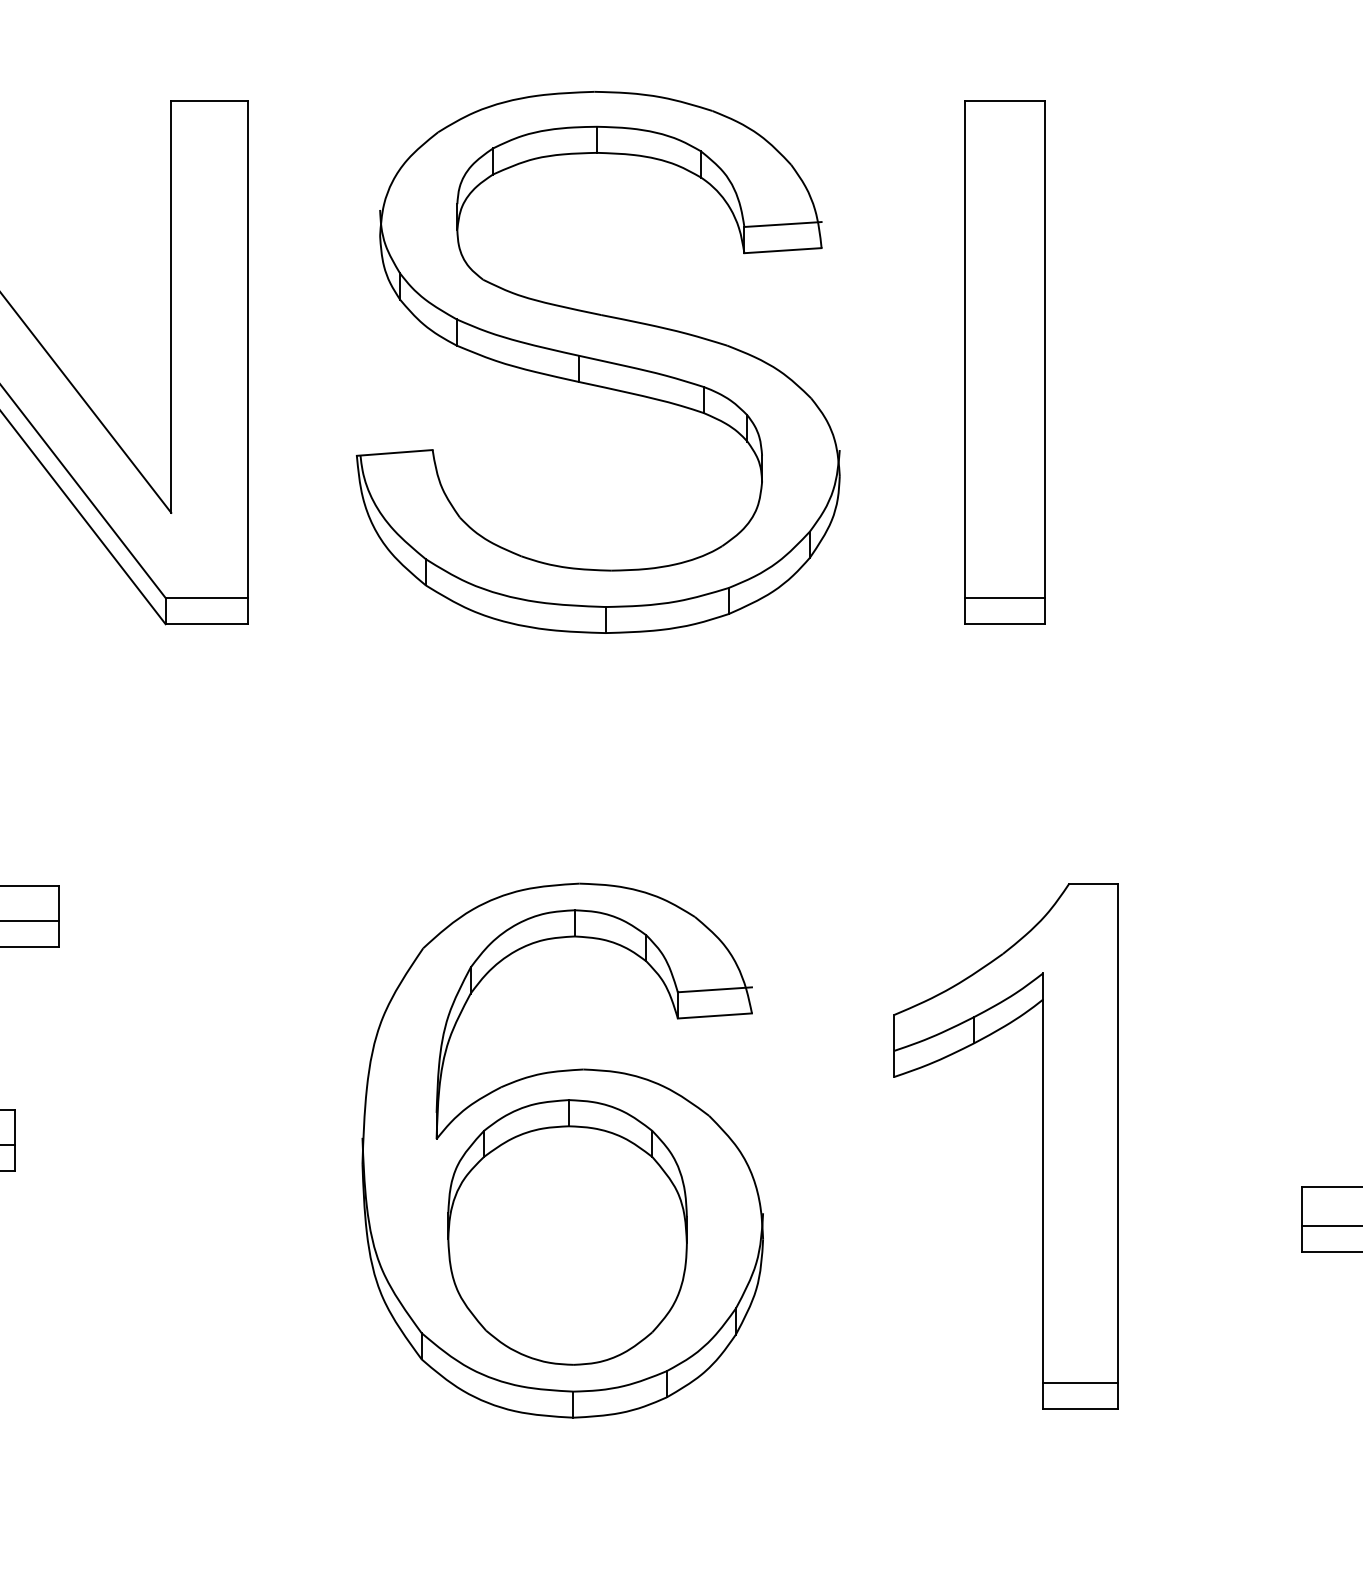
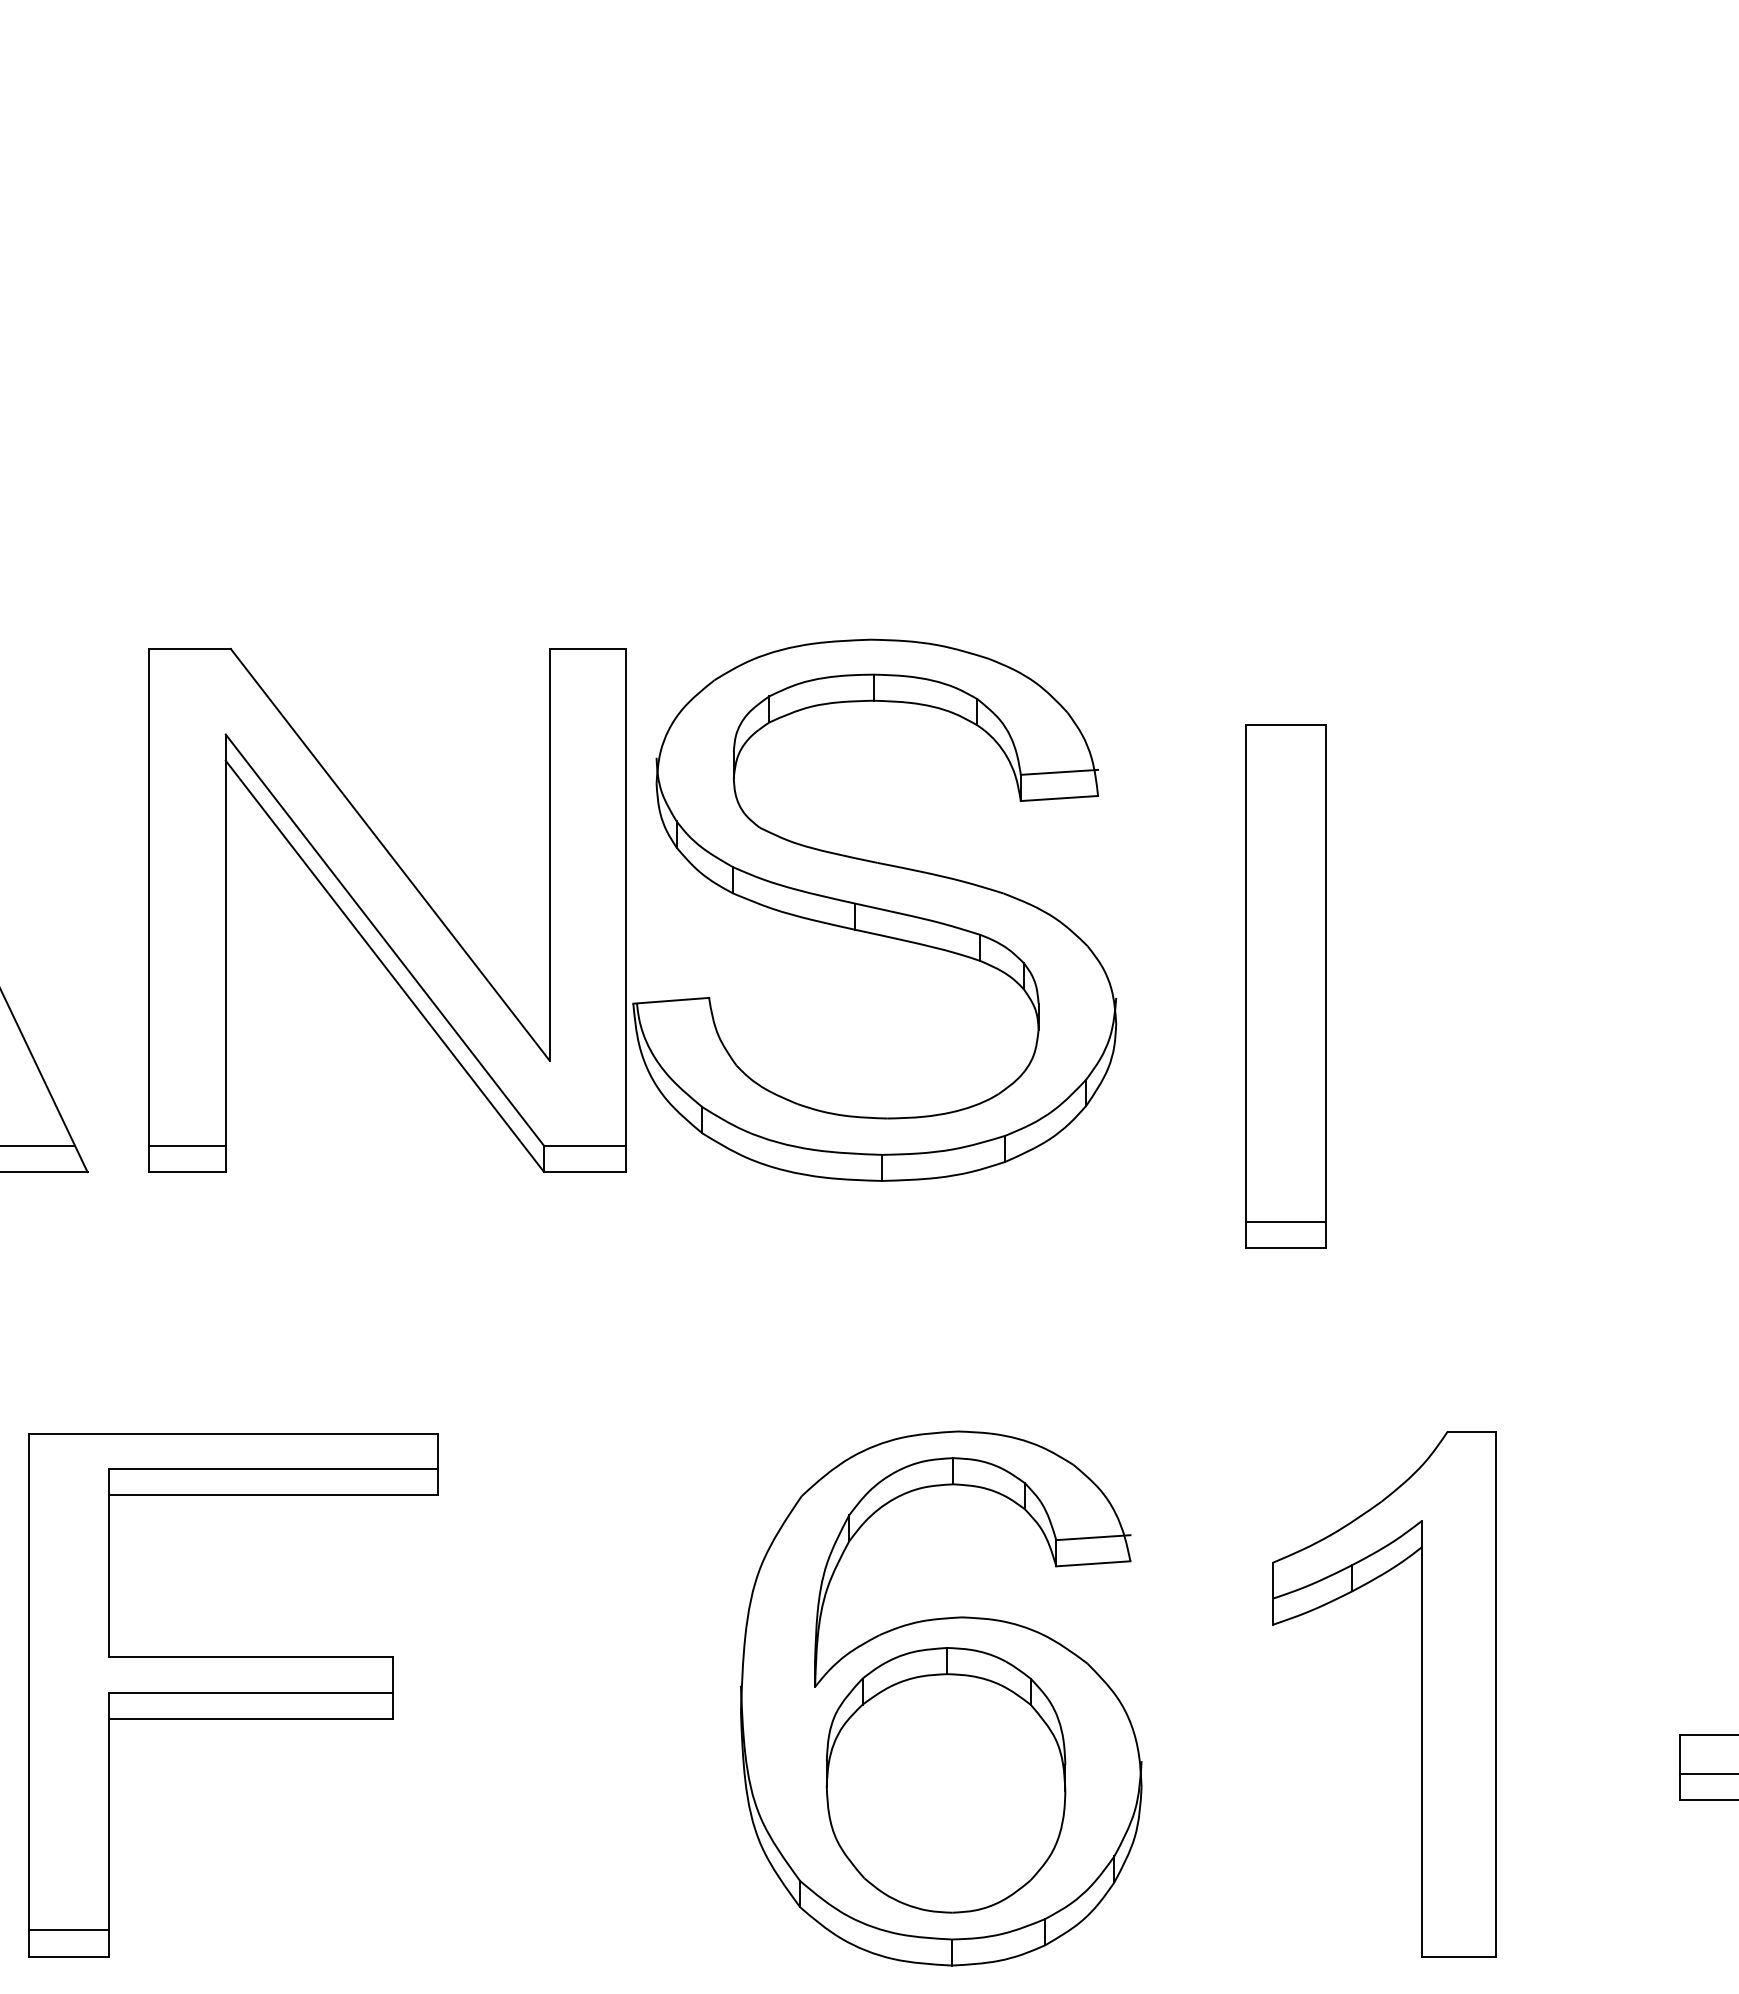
part: (598, 361) -> (874, 909), moved
part: (1004, 362) -> (1285, 986), moved
line: (1080, 1382) -> (1458, 1930), removed

